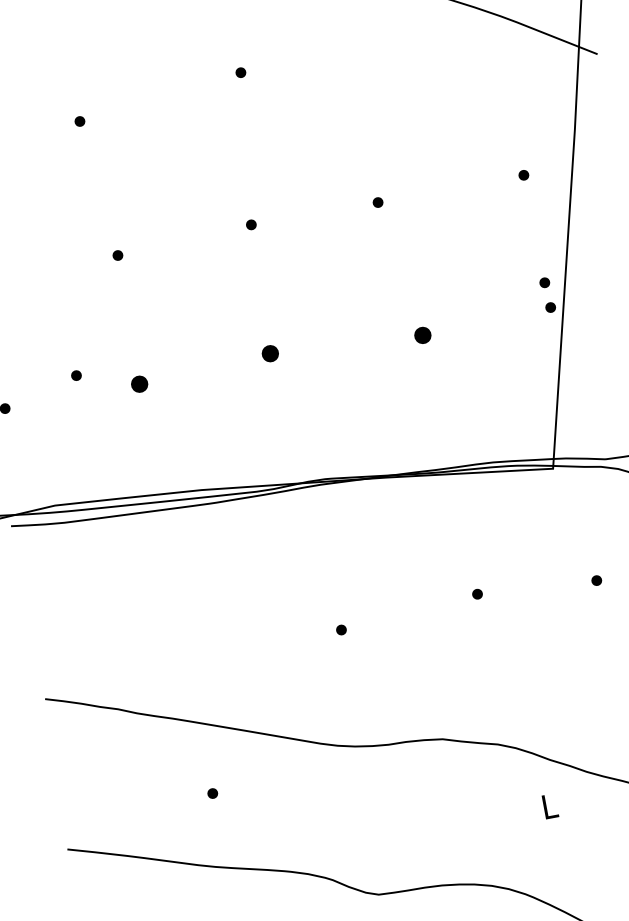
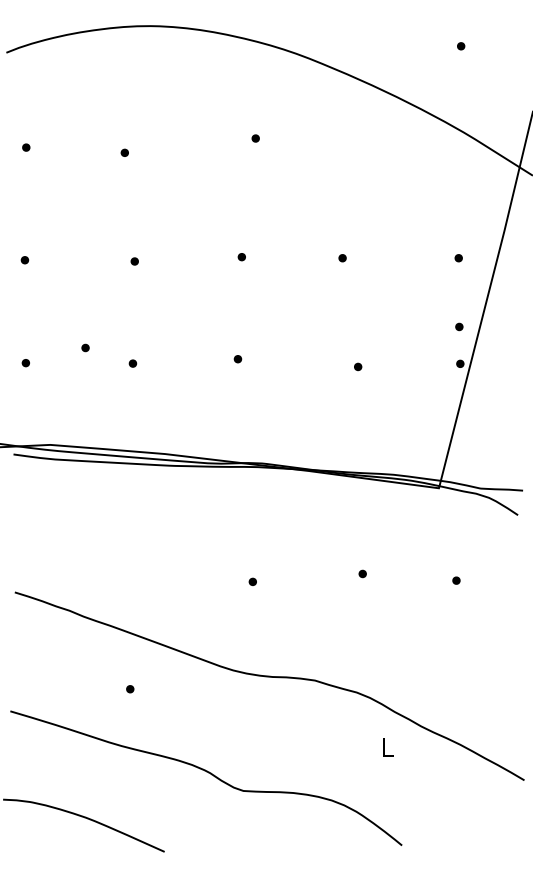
part: (544, 282) -> (459, 326), moved
part: (423, 334) -> (358, 366), size x0.62
part: (269, 354) -> (237, 359), size x0.62
part: (139, 384) -> (132, 363), size x0.62

